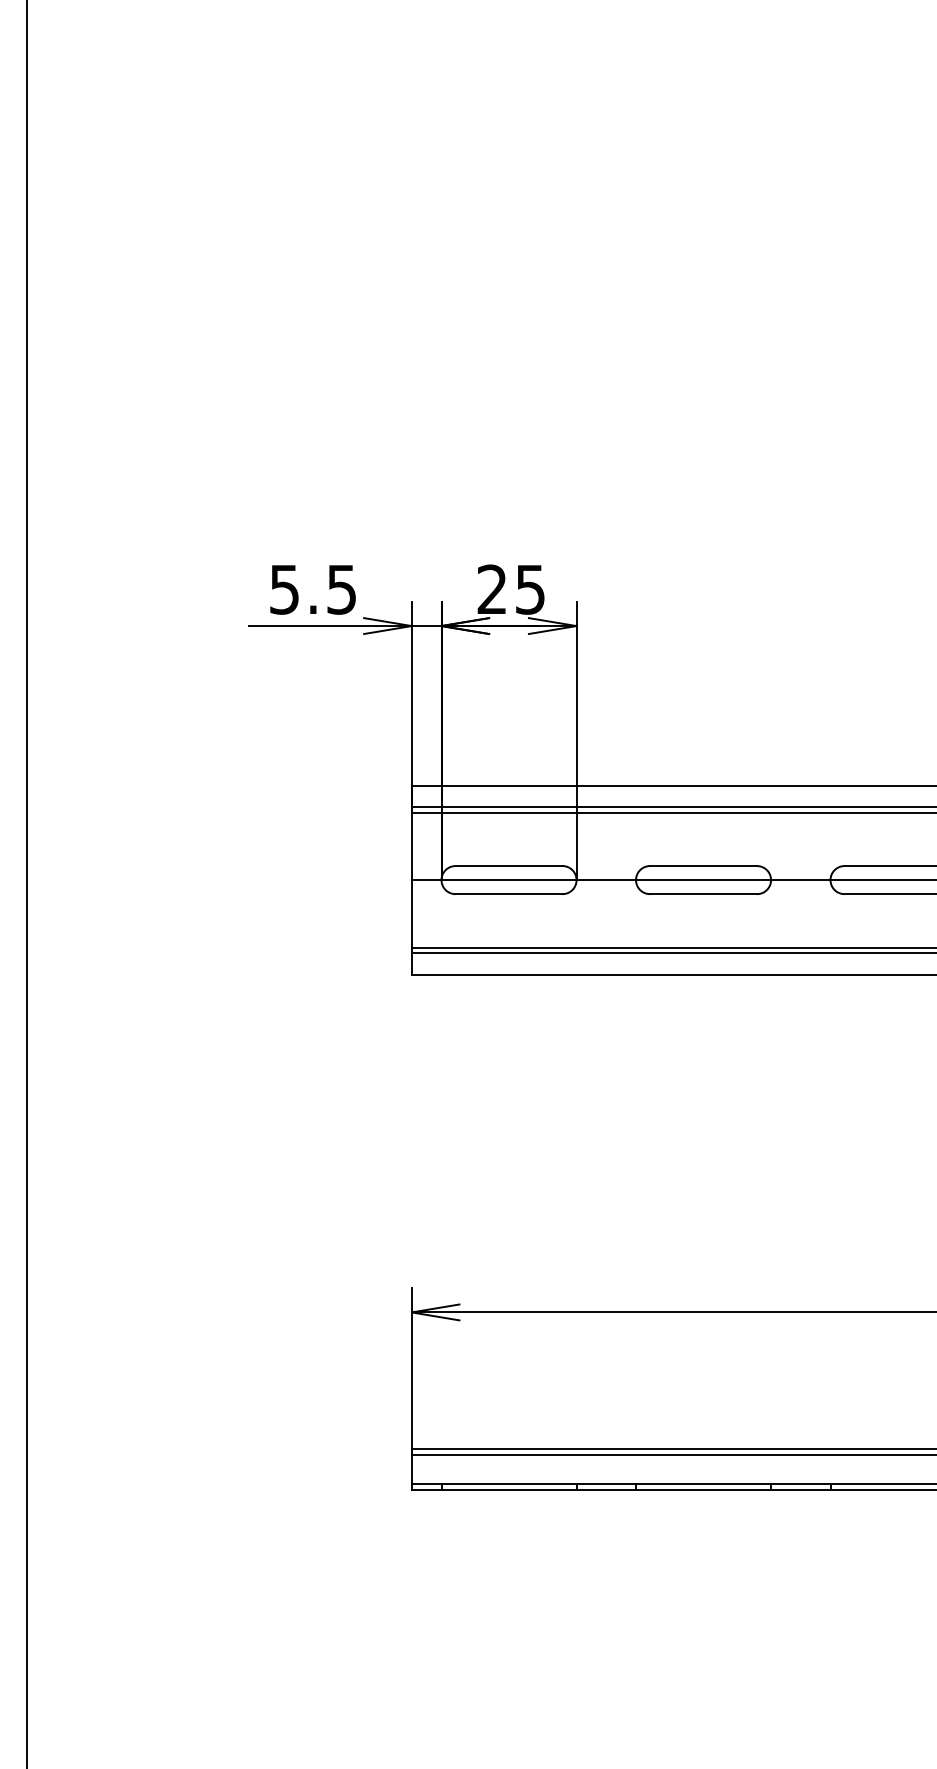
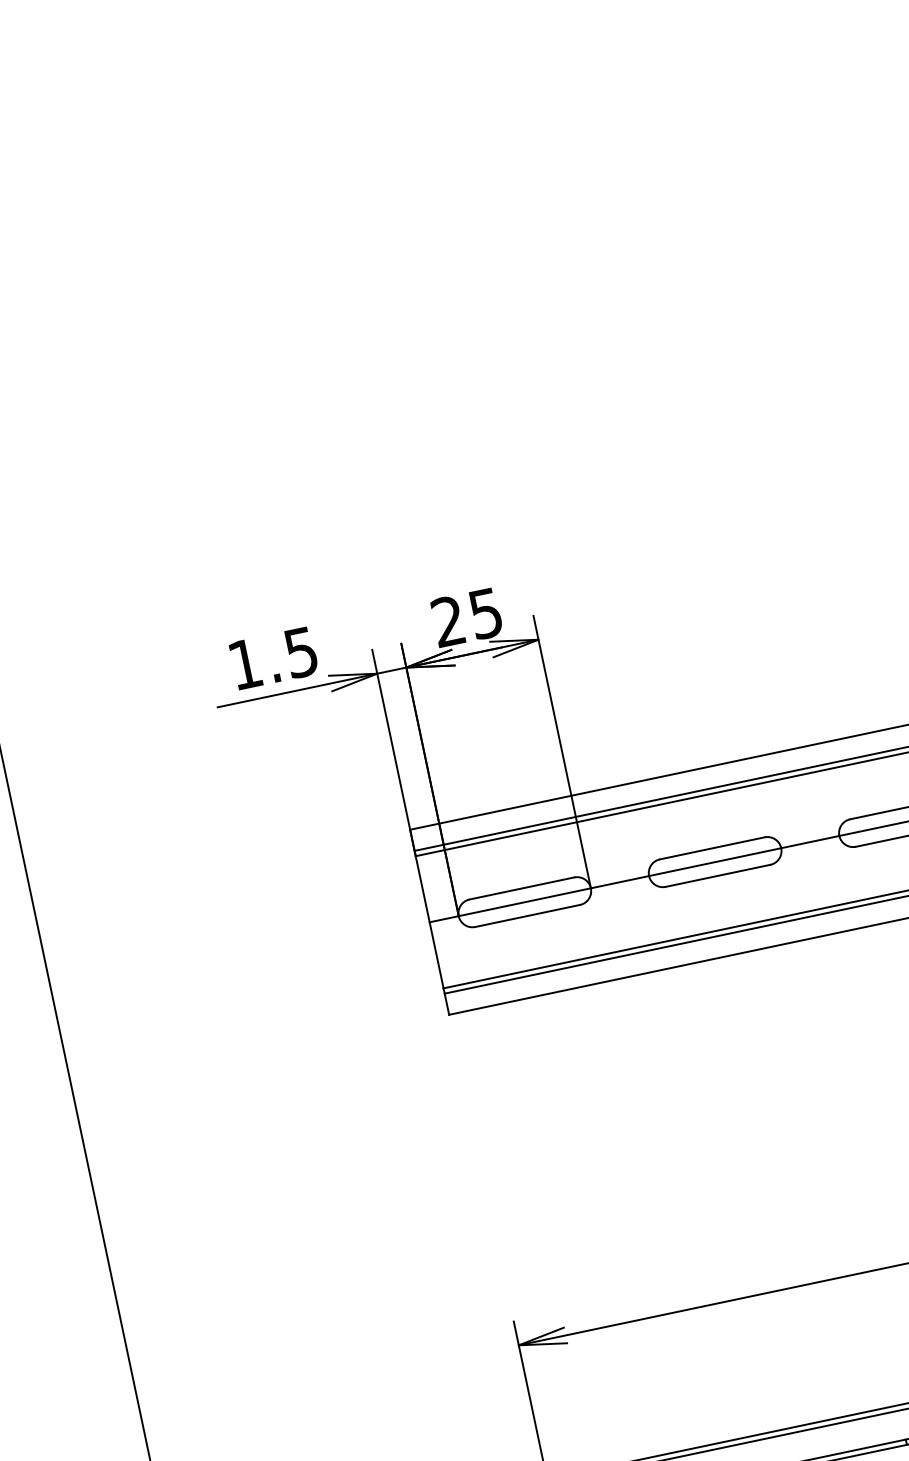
text: (284, 589) -> (245, 664), 5.5 -> 1.5

